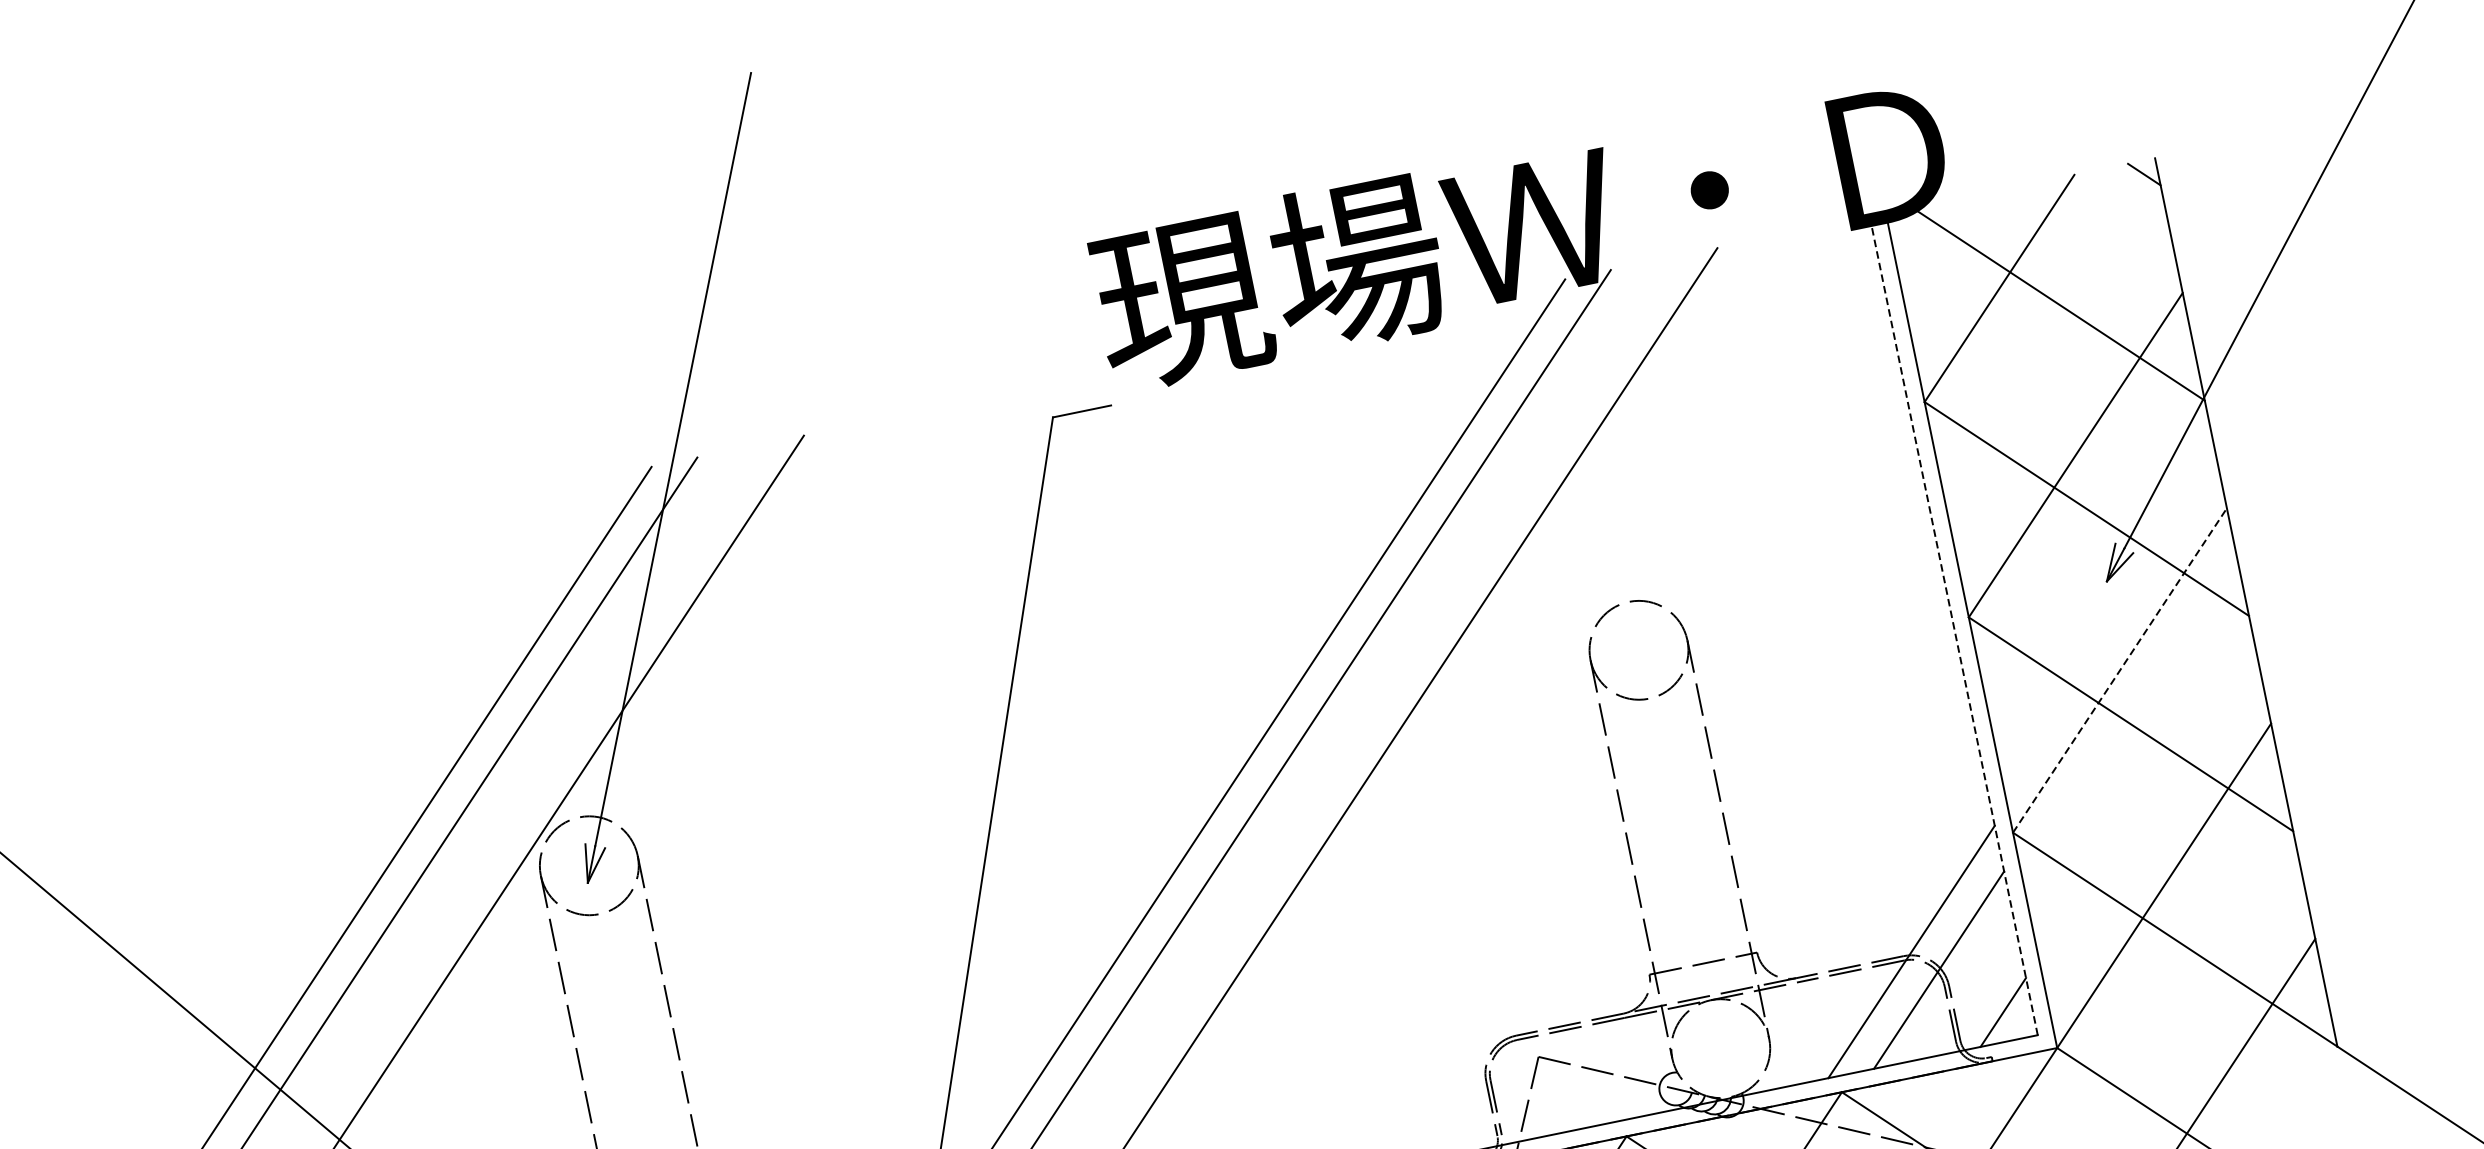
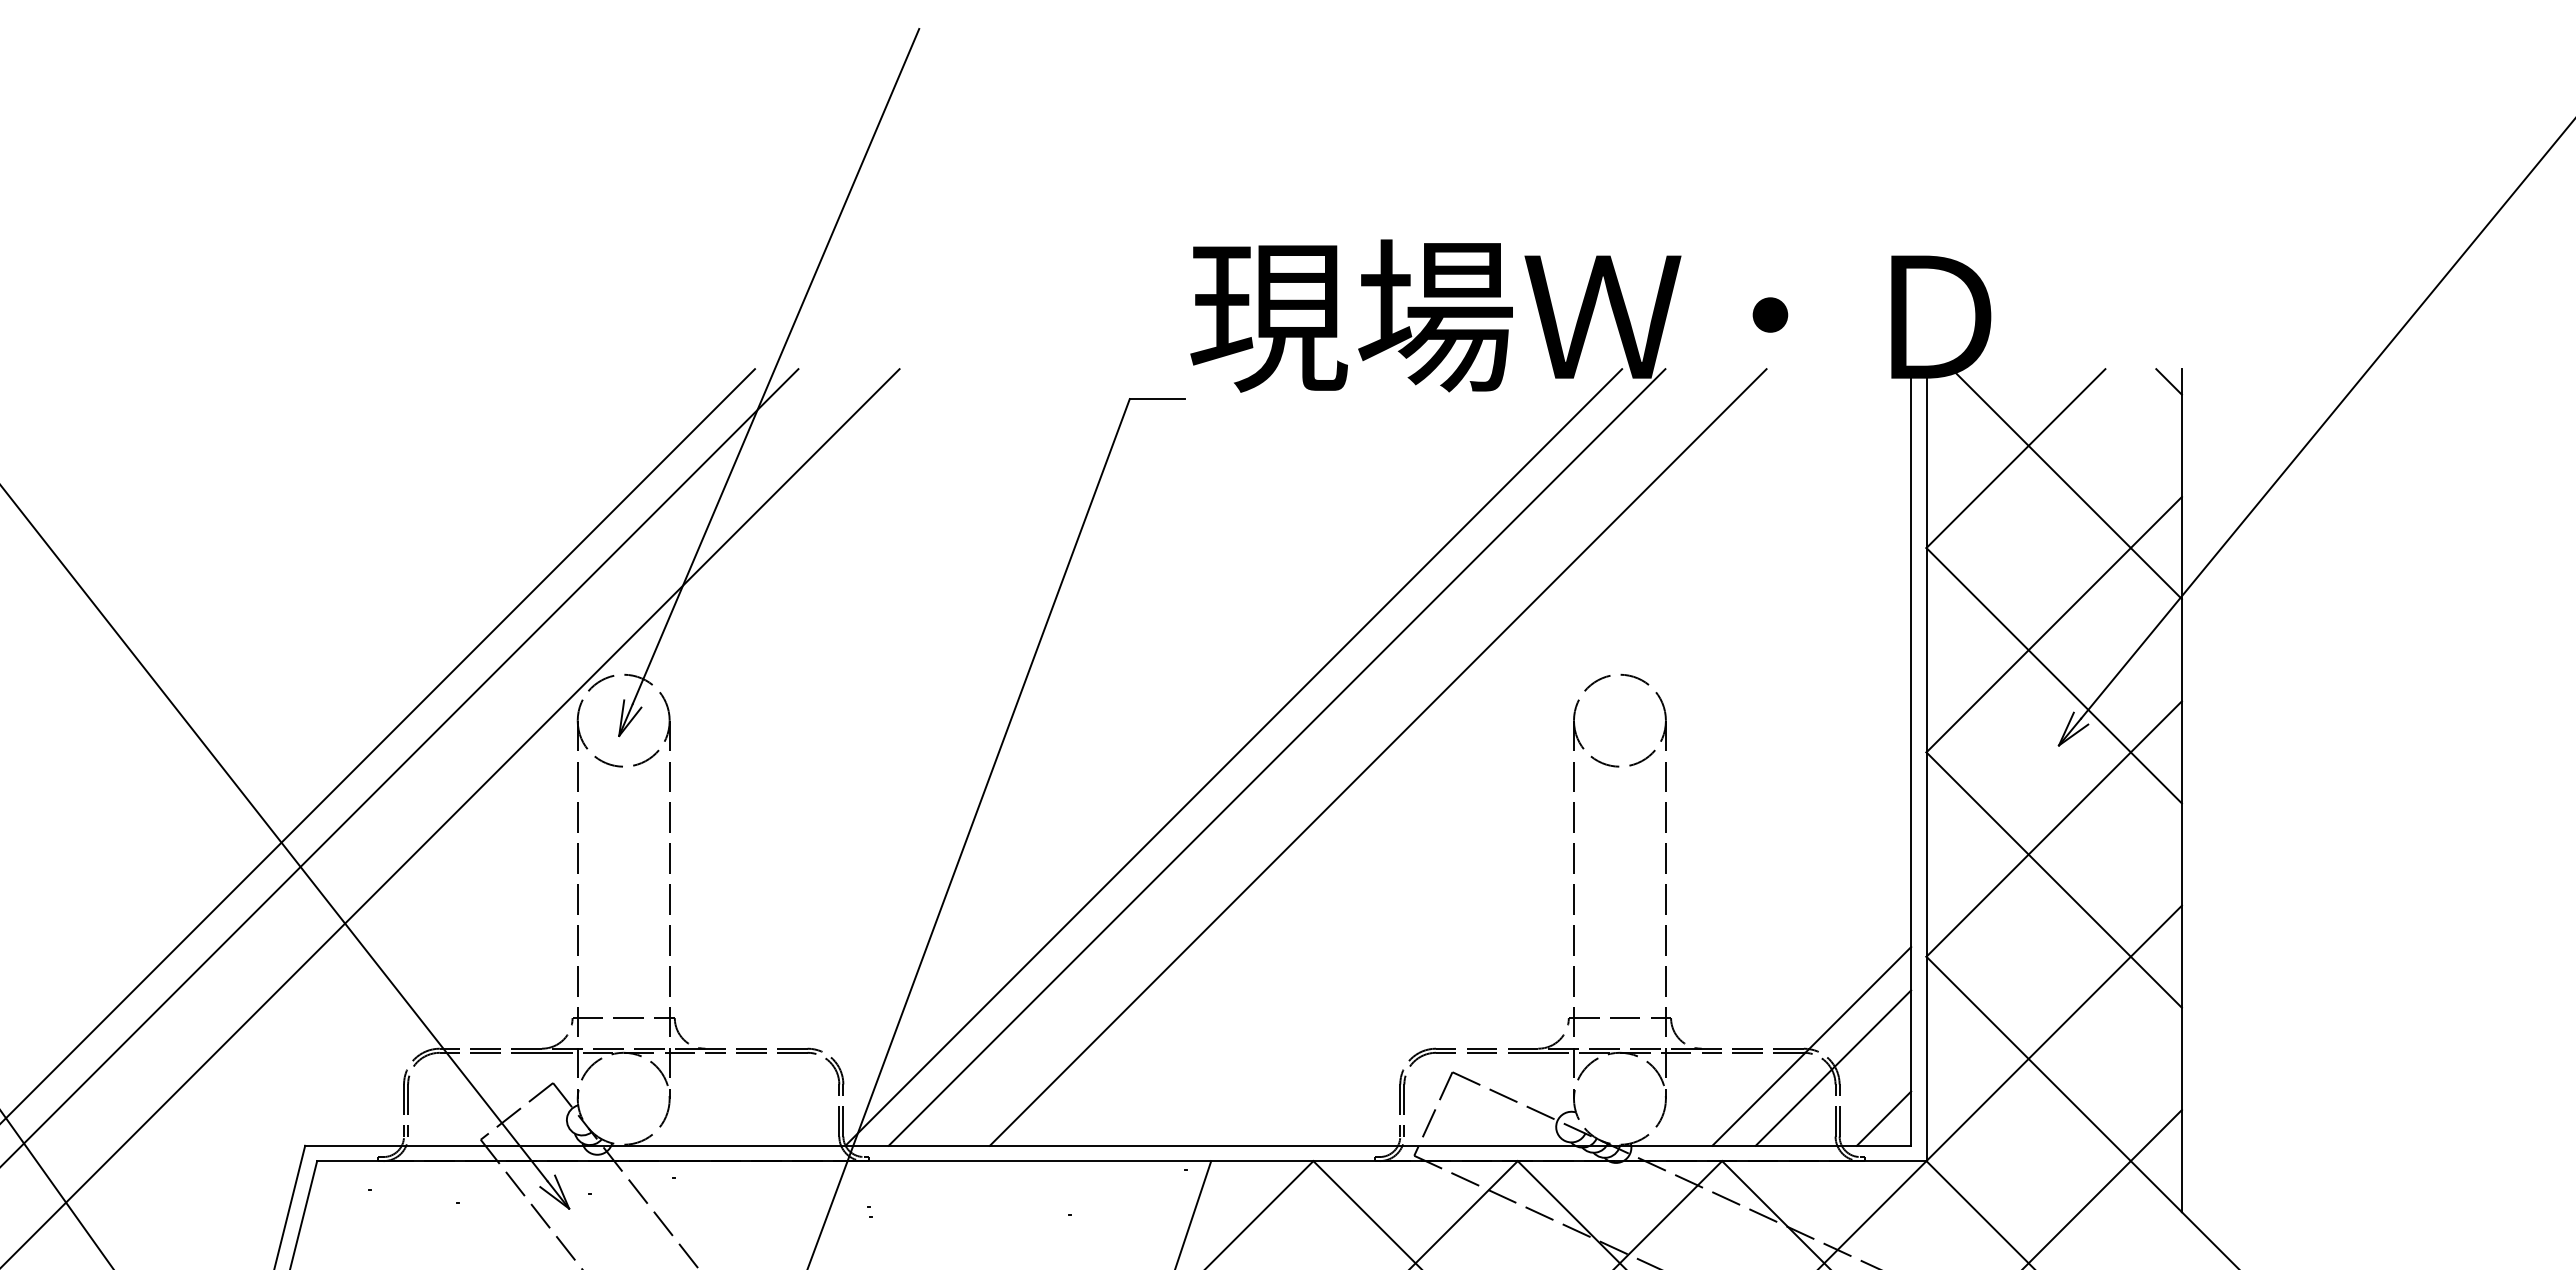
line: (1953, 624) -> (1911, 756), dashed -> solid
line: (2120, 670) -> (2054, 829), dashed -> solid

